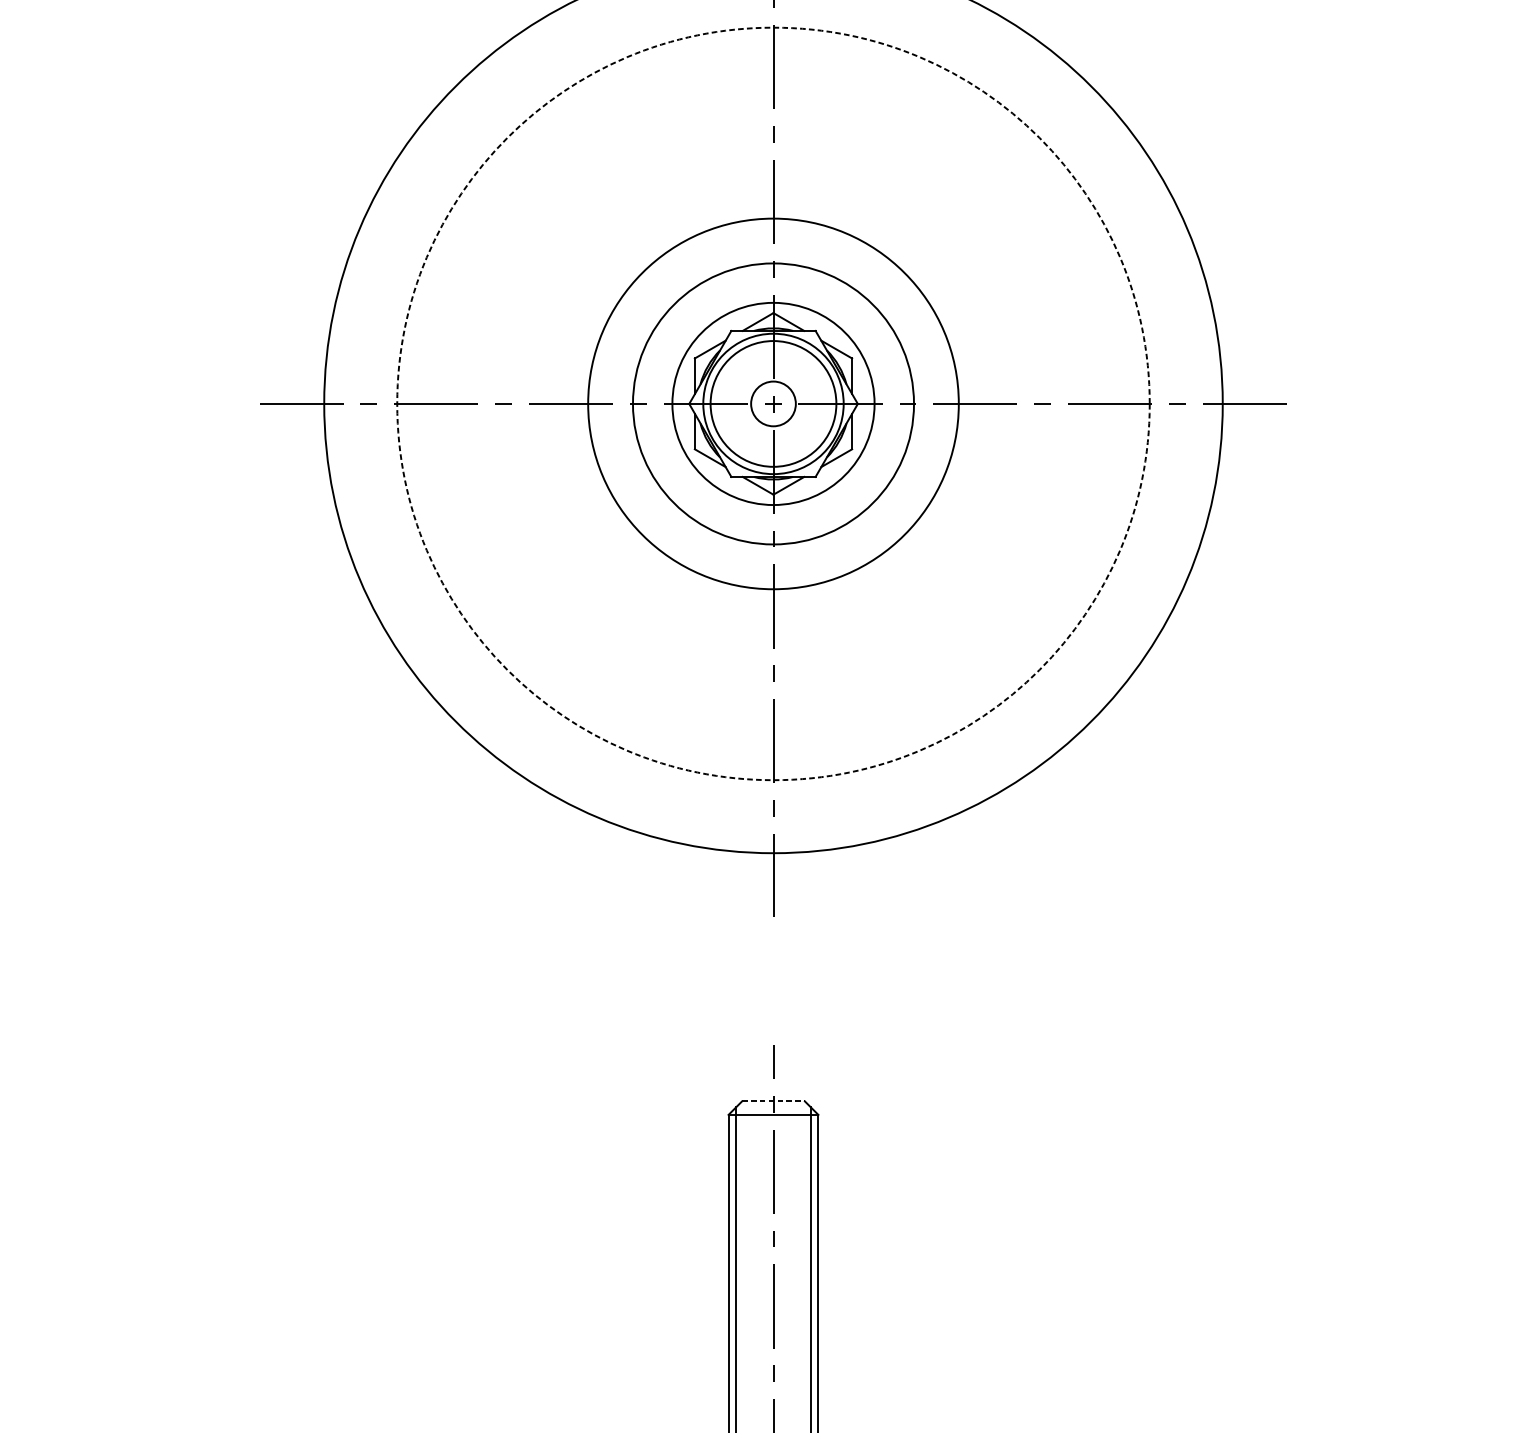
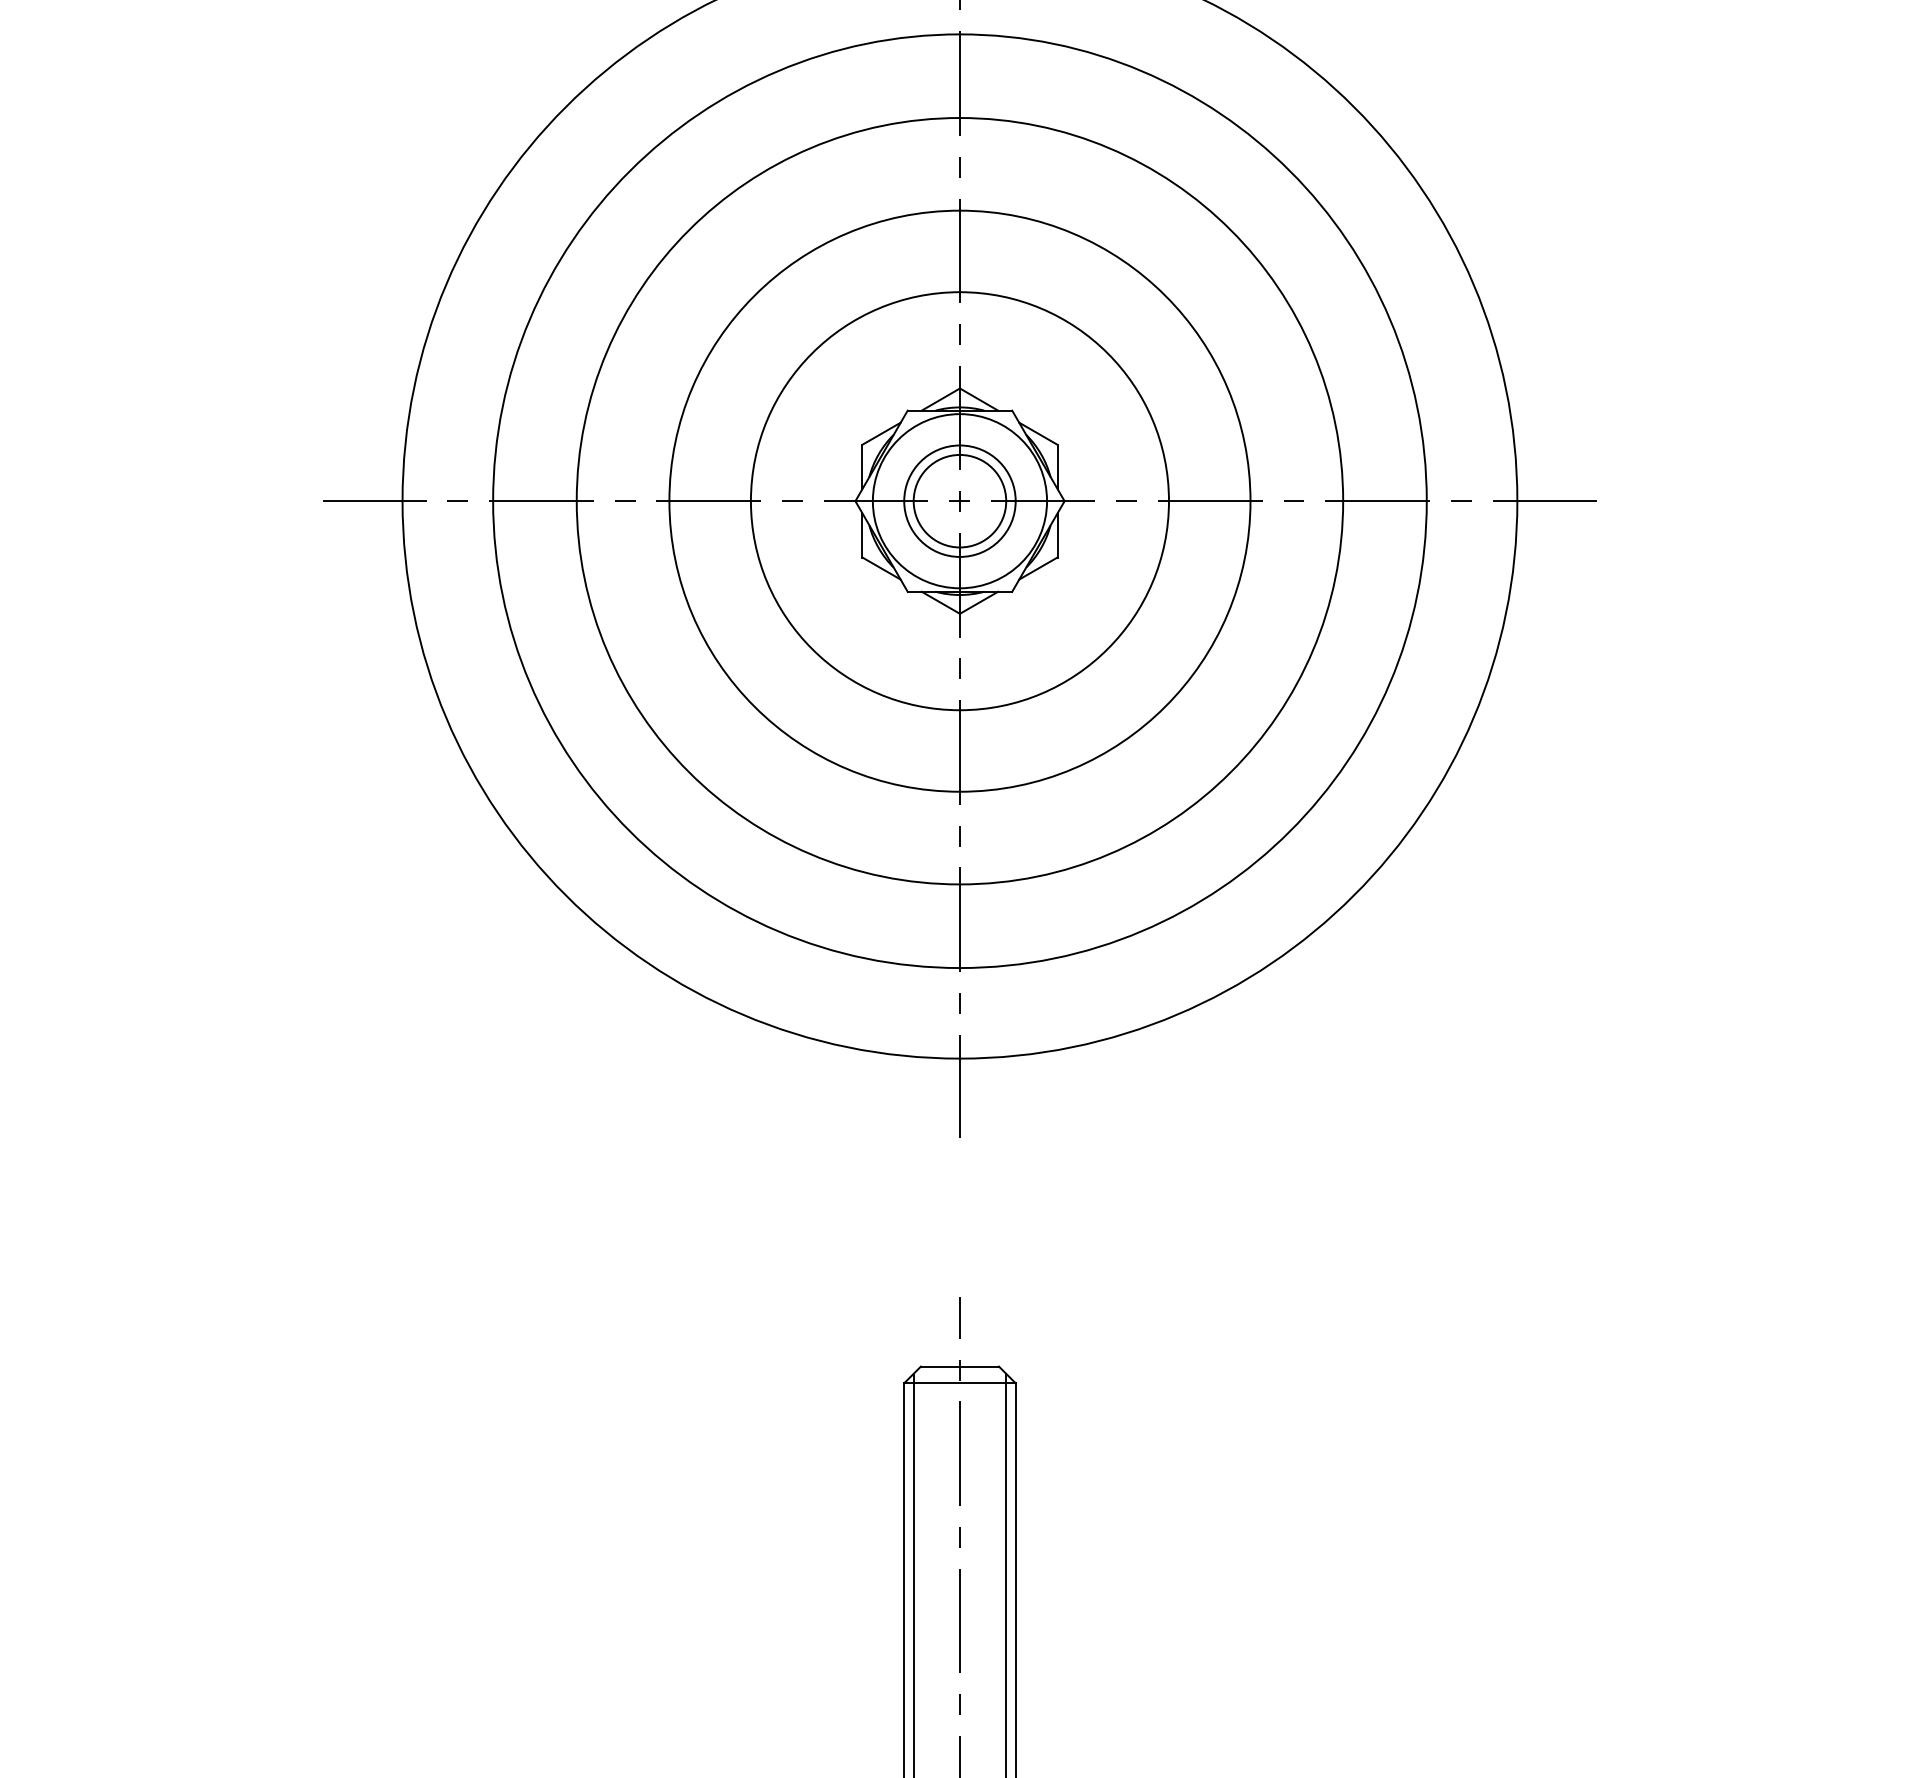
circle: (773, 403) -> (959, 500), size x0.71
circle: (773, 403) -> (959, 500), size x1.67
circle: (773, 403) -> (959, 500), size x1.67
circle: (773, 404) -> (959, 501), dashed -> solid
circle: (773, 404) -> (959, 501), size x1.67
circle: (773, 404) -> (959, 501), size x1.67
line: (773, 1101) -> (960, 1366), dashed -> solid

